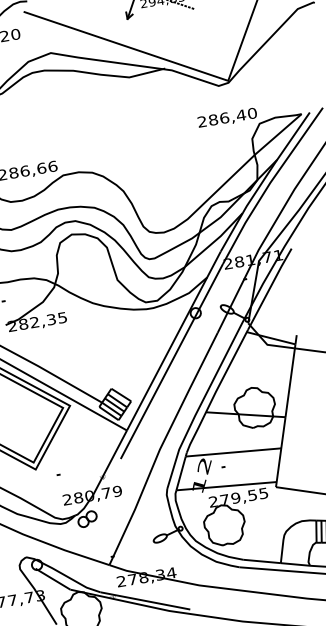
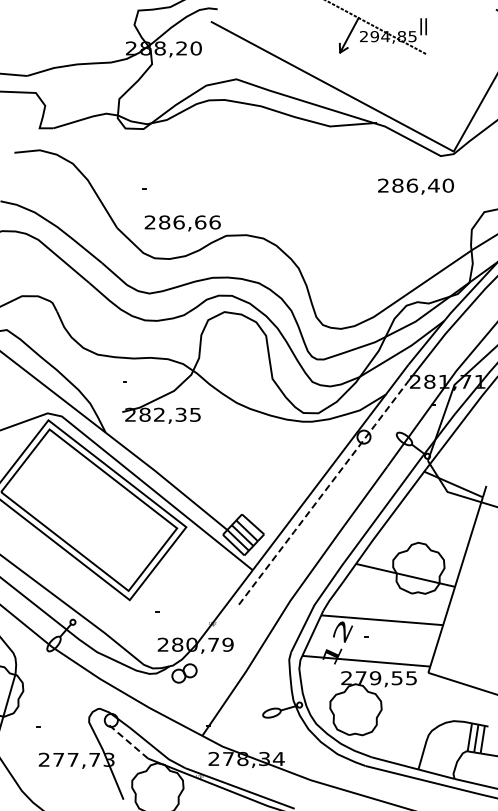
text: (227, 118) -> (415, 186), moved
line: (172, 361) -> (324, 492), solid -> dashed
line: (53, 579) -> (128, 741), solid -> dashed

